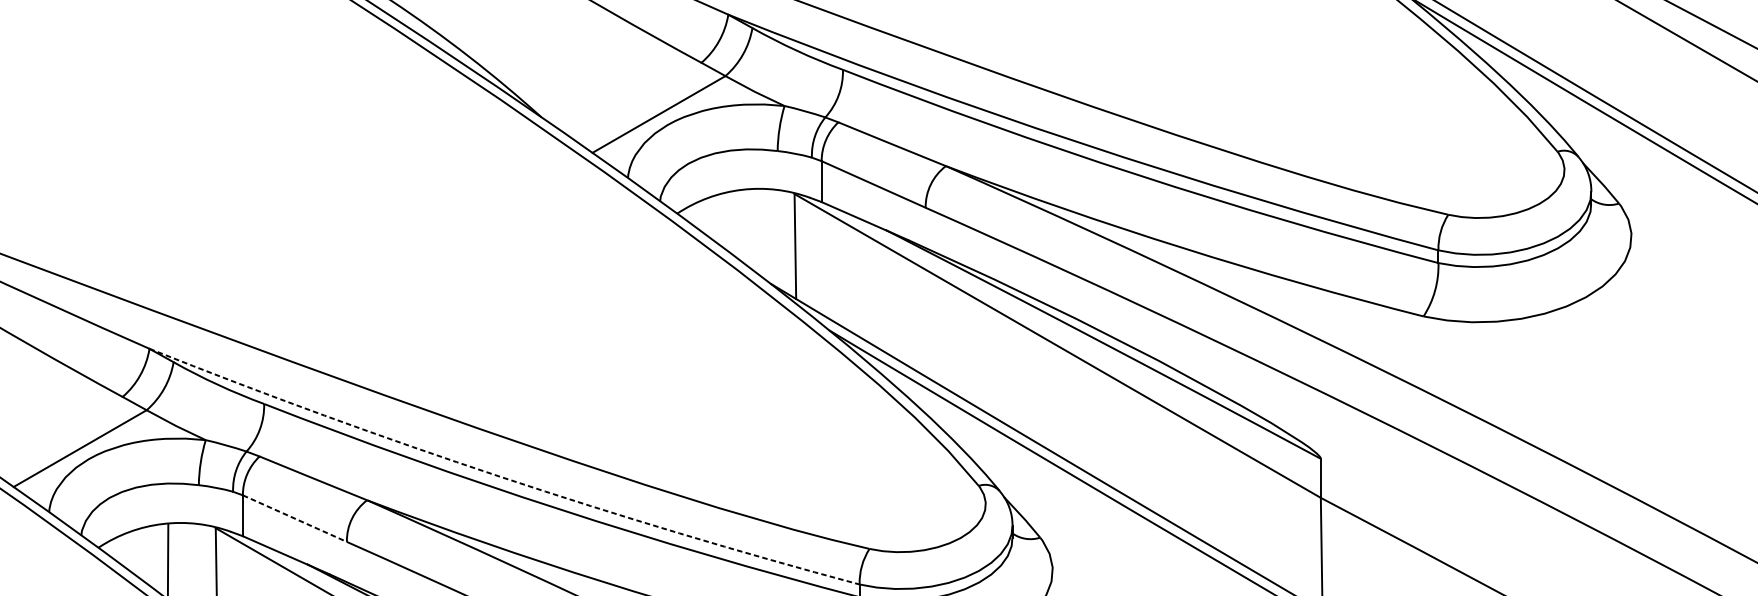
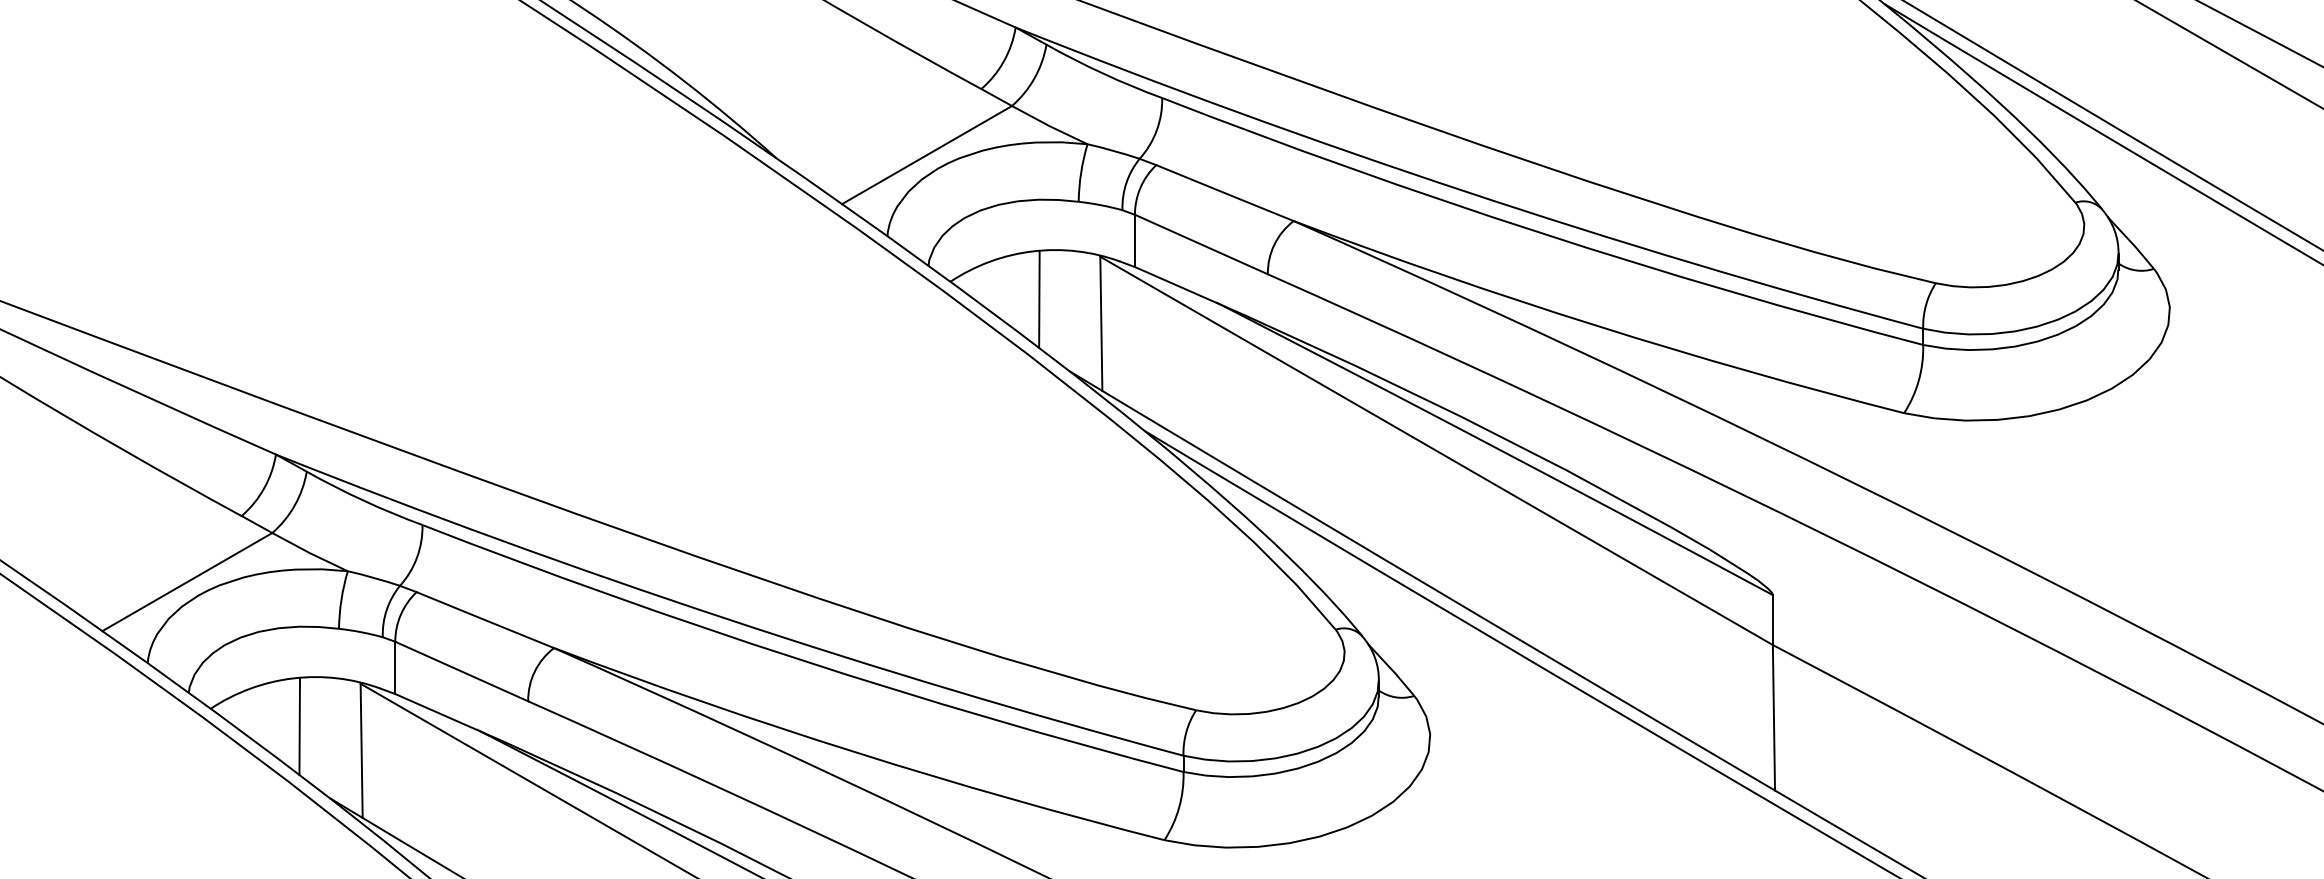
line: (746, 227) -> (1039, 299), added
arc: (501, 477) -> (725, 618), dashed -> solid
line: (294, 518) -> (461, 671), dashed -> solid

